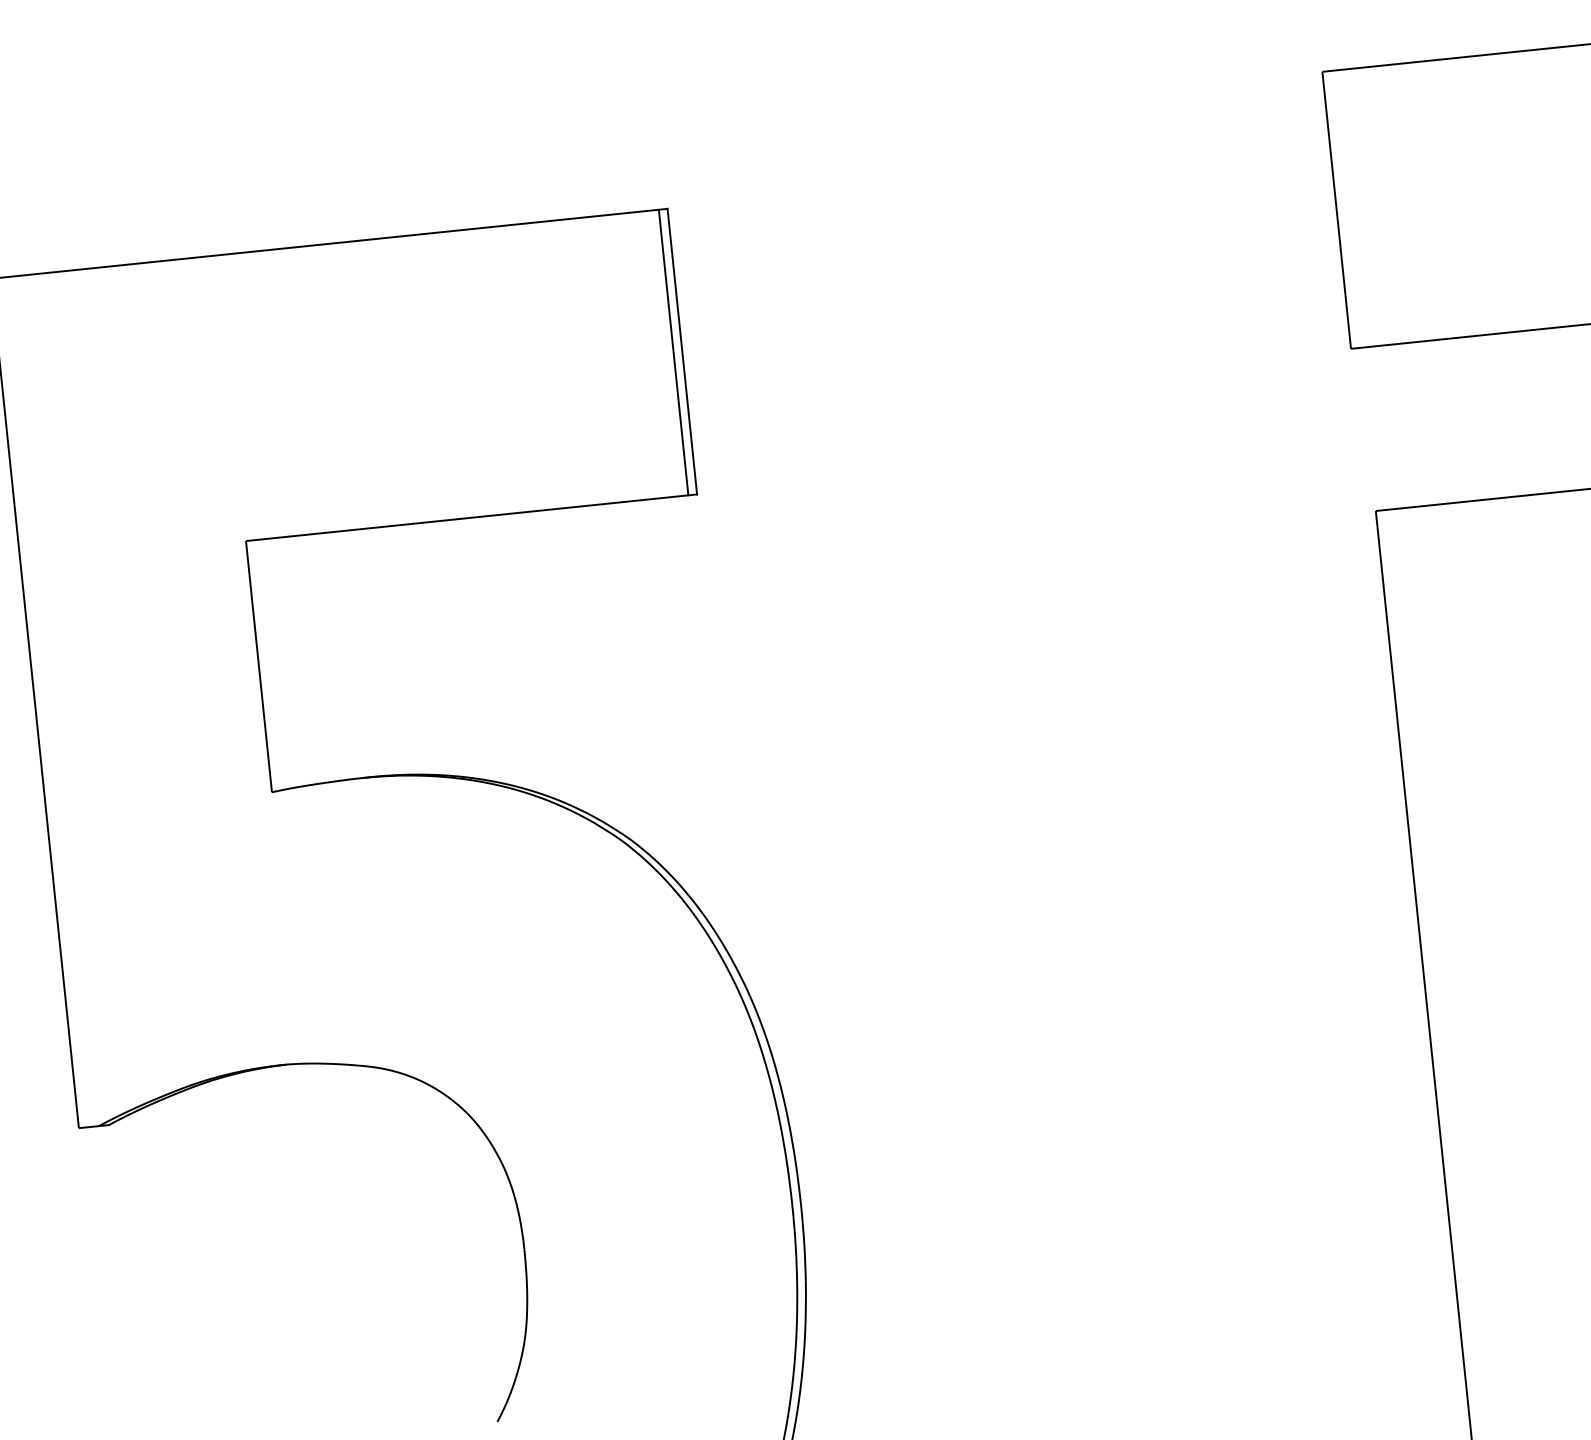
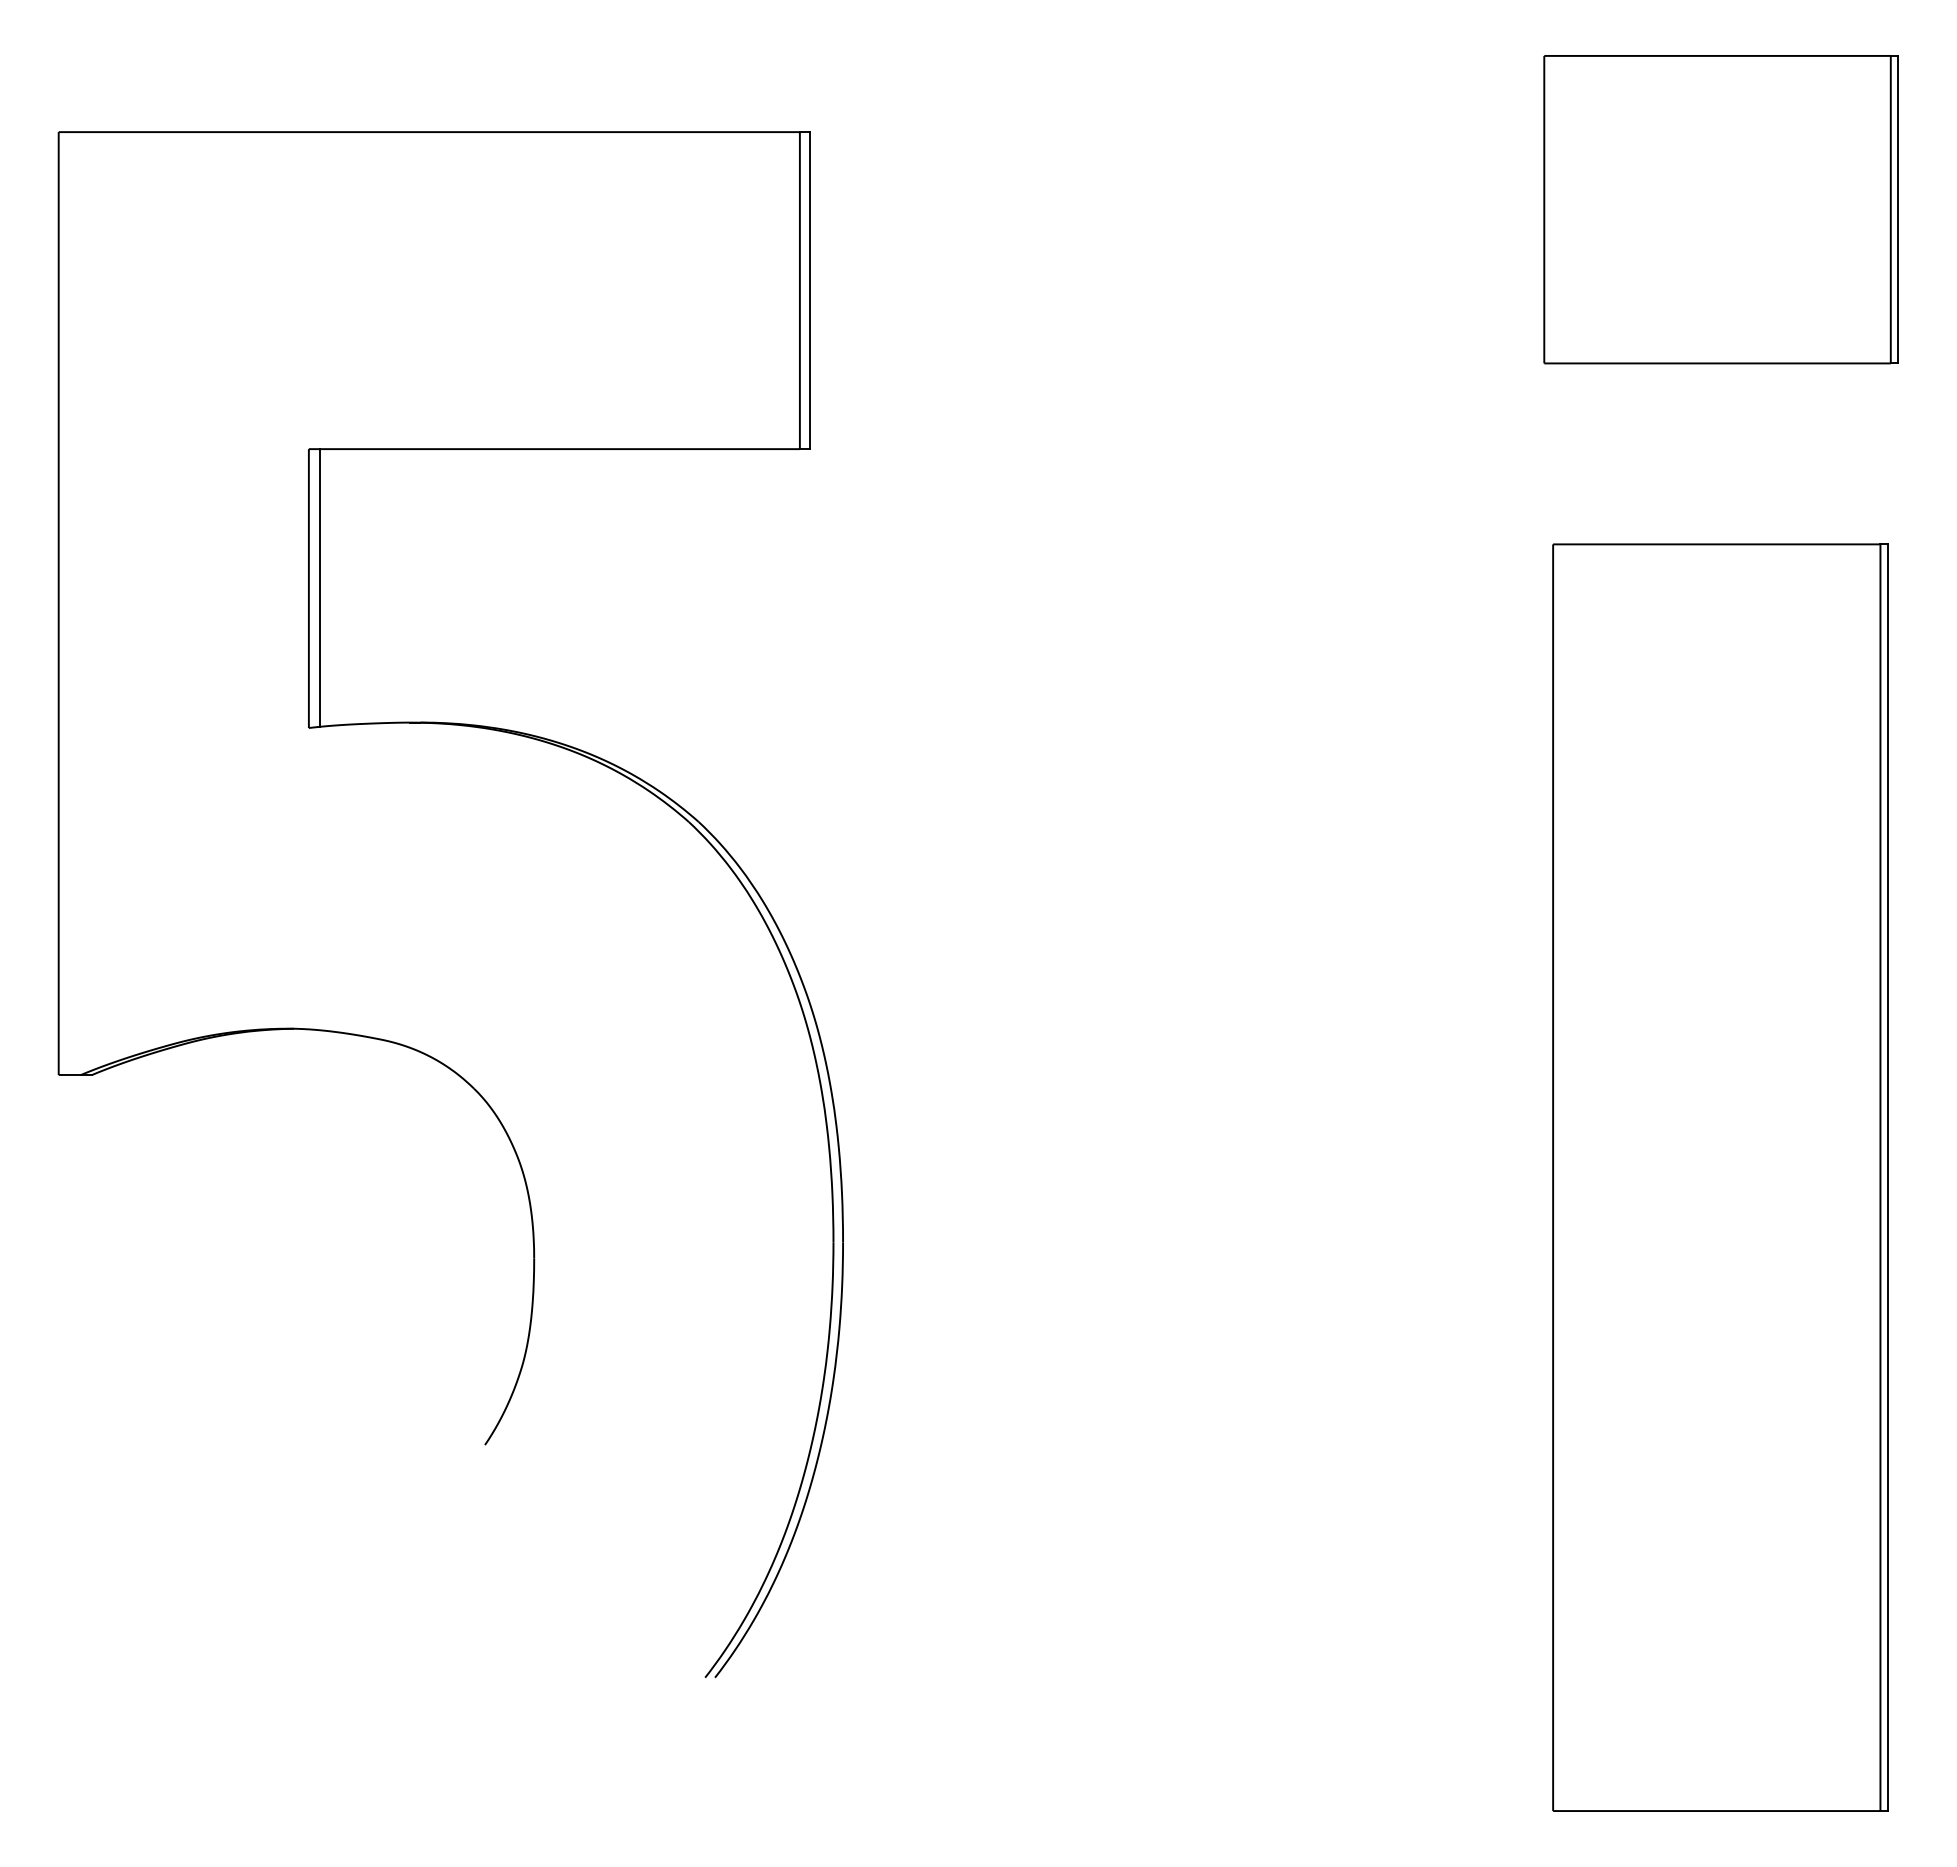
line: (268, 664) -> (319, 587), added

